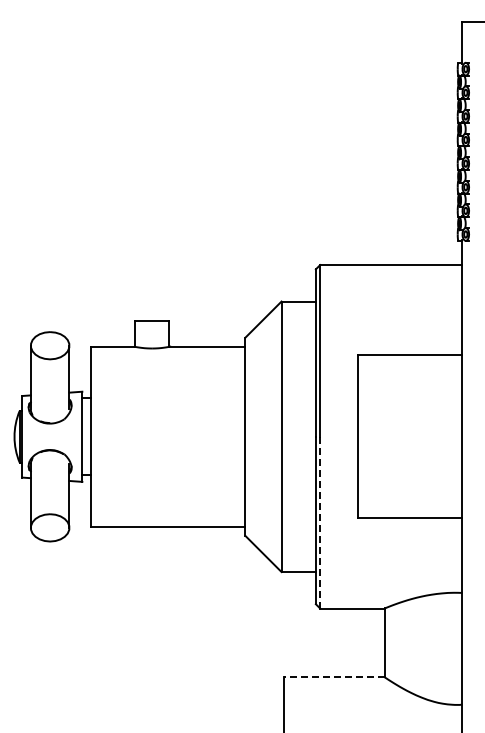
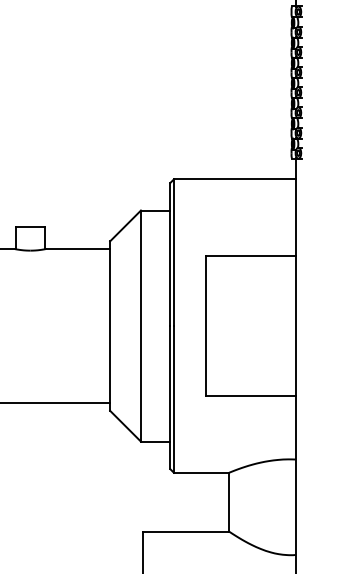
line: (320, 522) -> (174, 399), dashed -> solid
line: (333, 677) -> (185, 531), dashed -> solid

